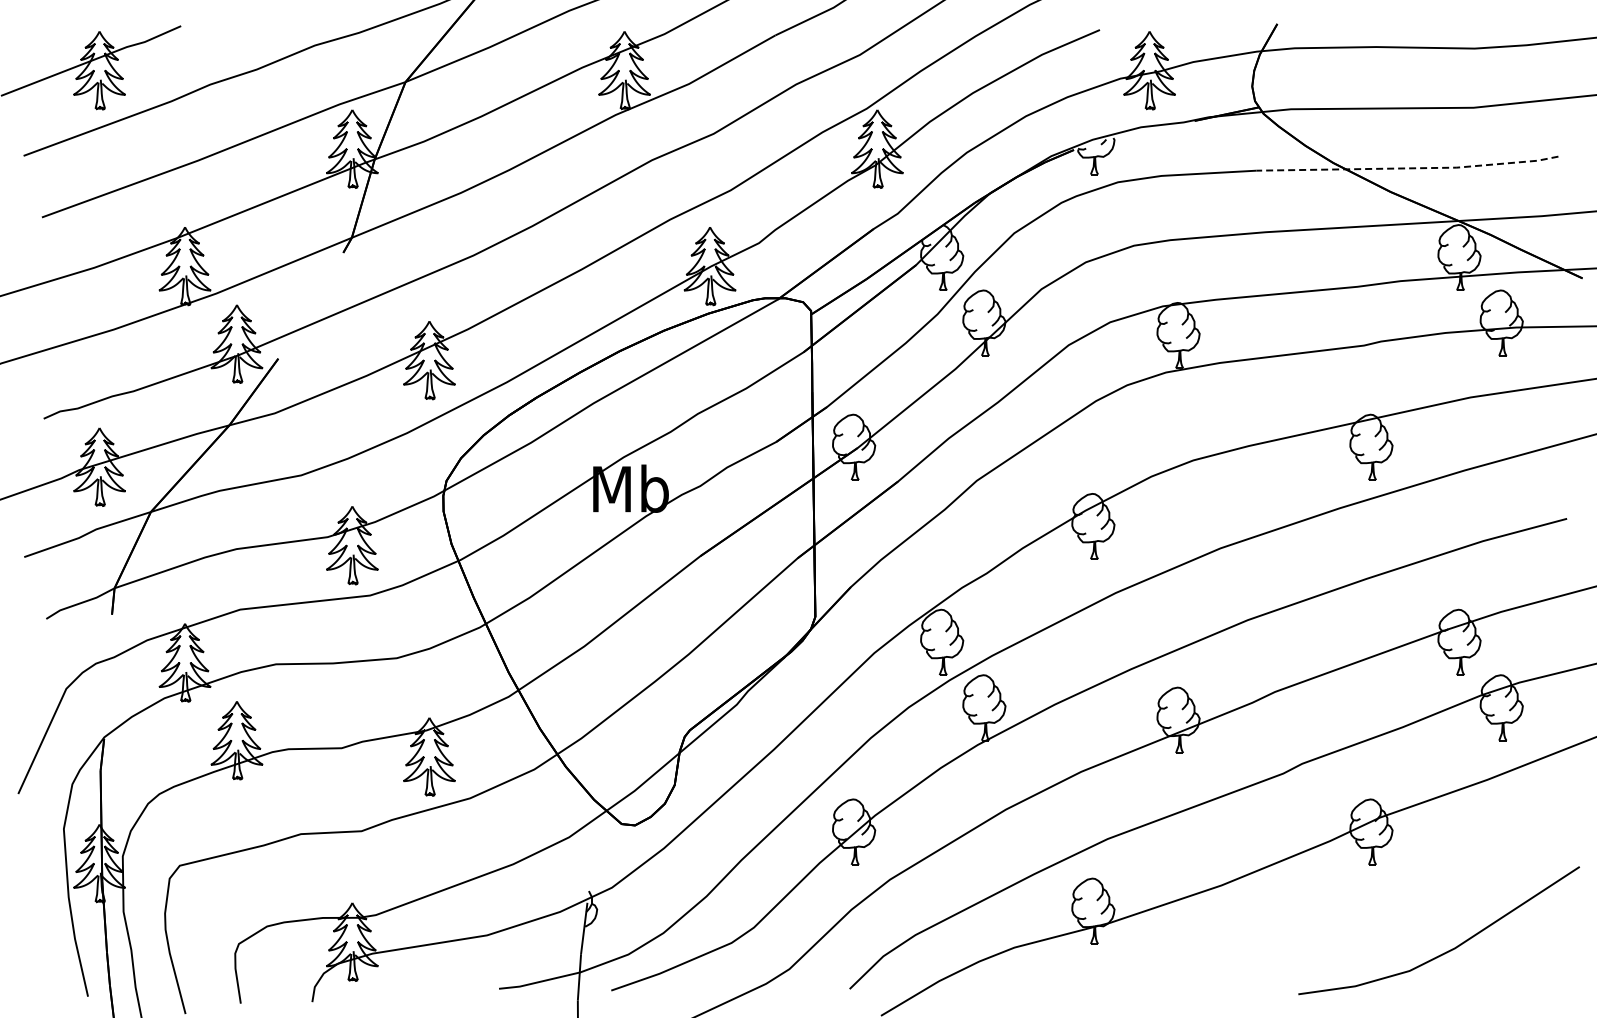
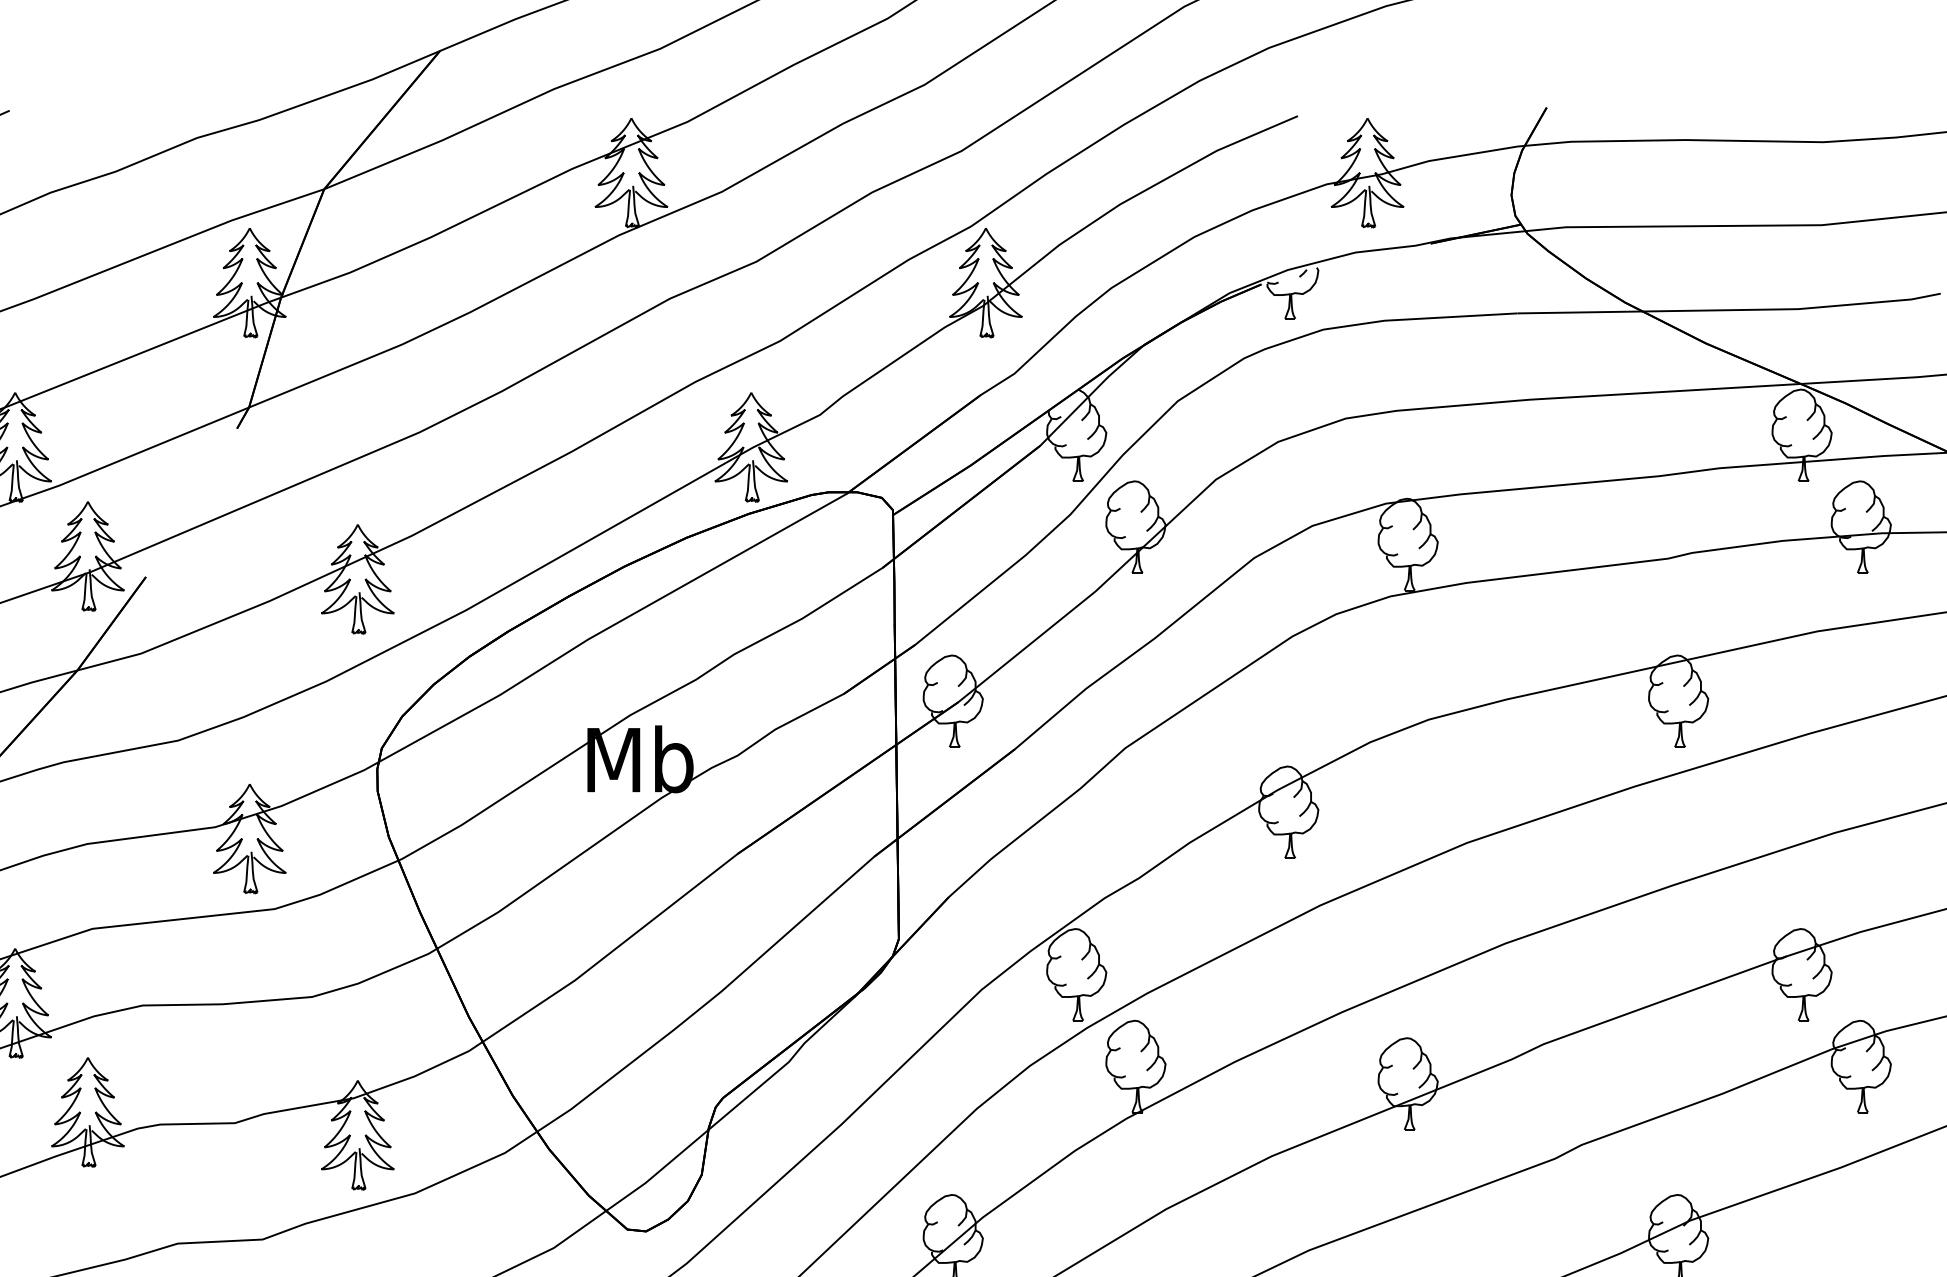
line: (1409, 168) -> (1731, 310), dashed -> solid

